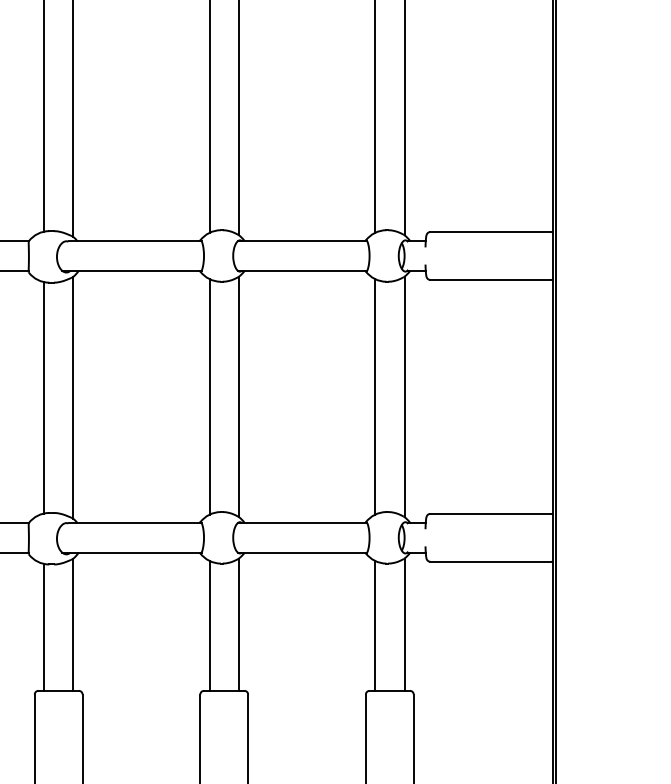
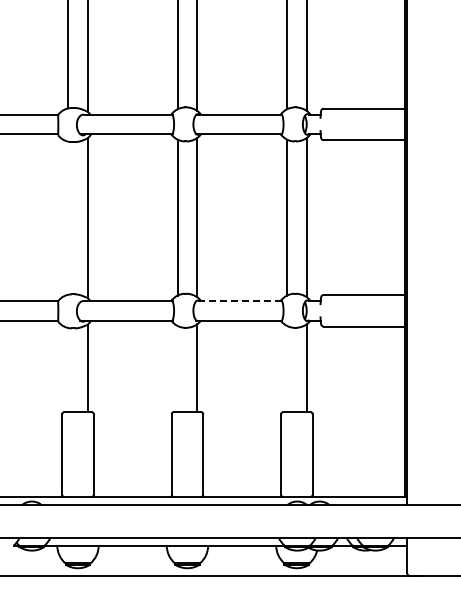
line: (44, 396) -> (68, 217), removed
line: (302, 523) -> (239, 301), solid -> dashed
line: (209, 625) -> (177, 368), removed
line: (375, 625) -> (287, 368), removed
line: (44, 626) -> (68, 369), removed

